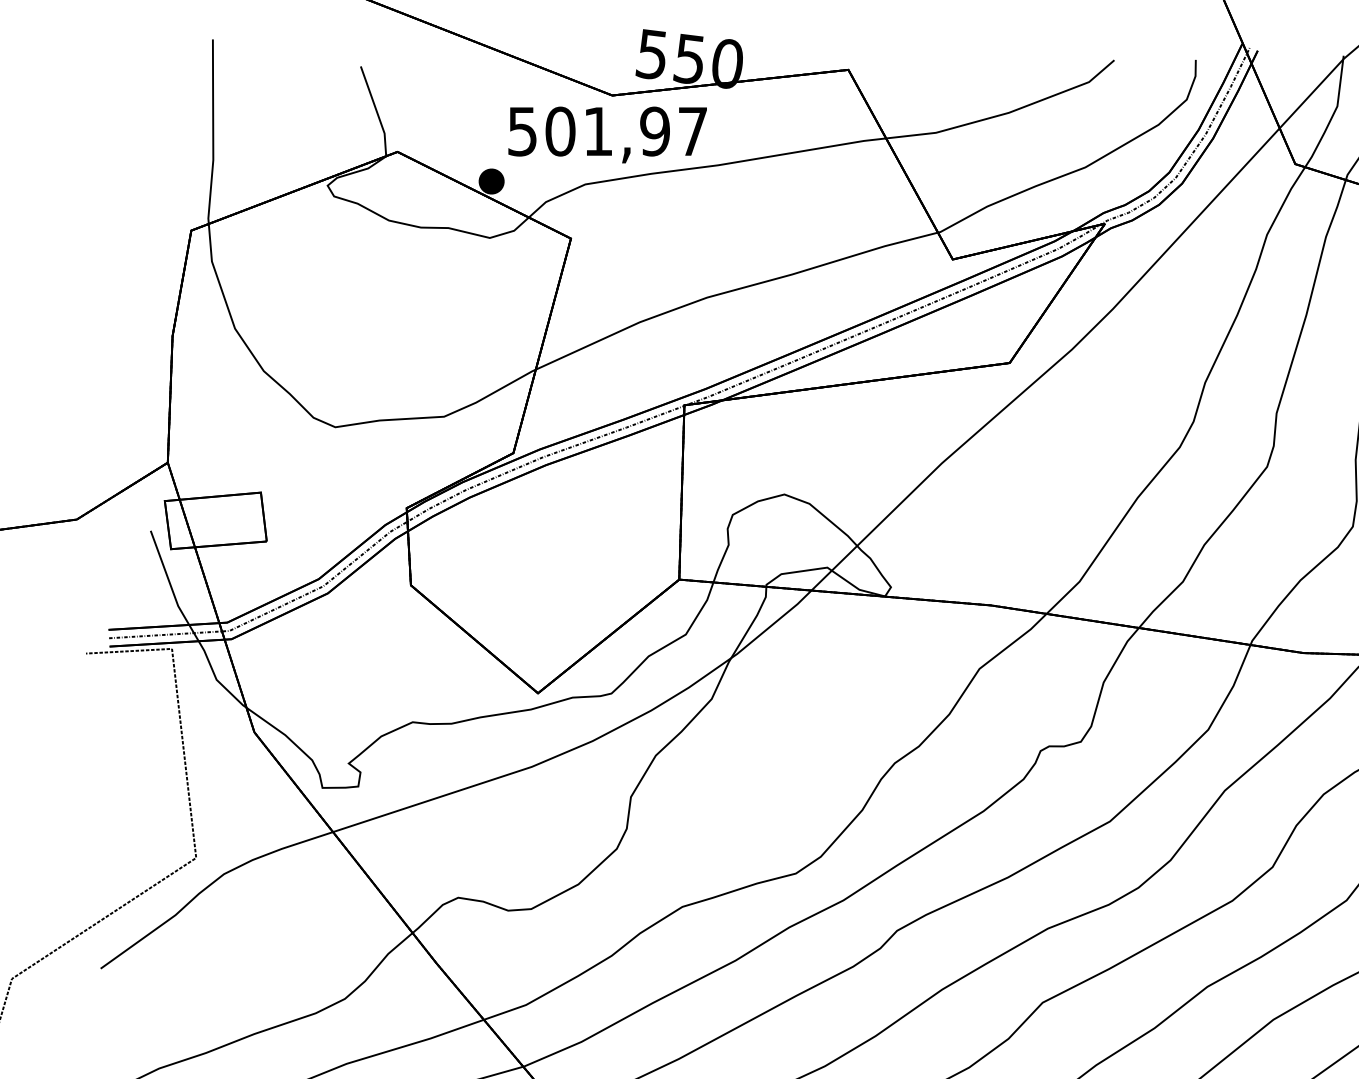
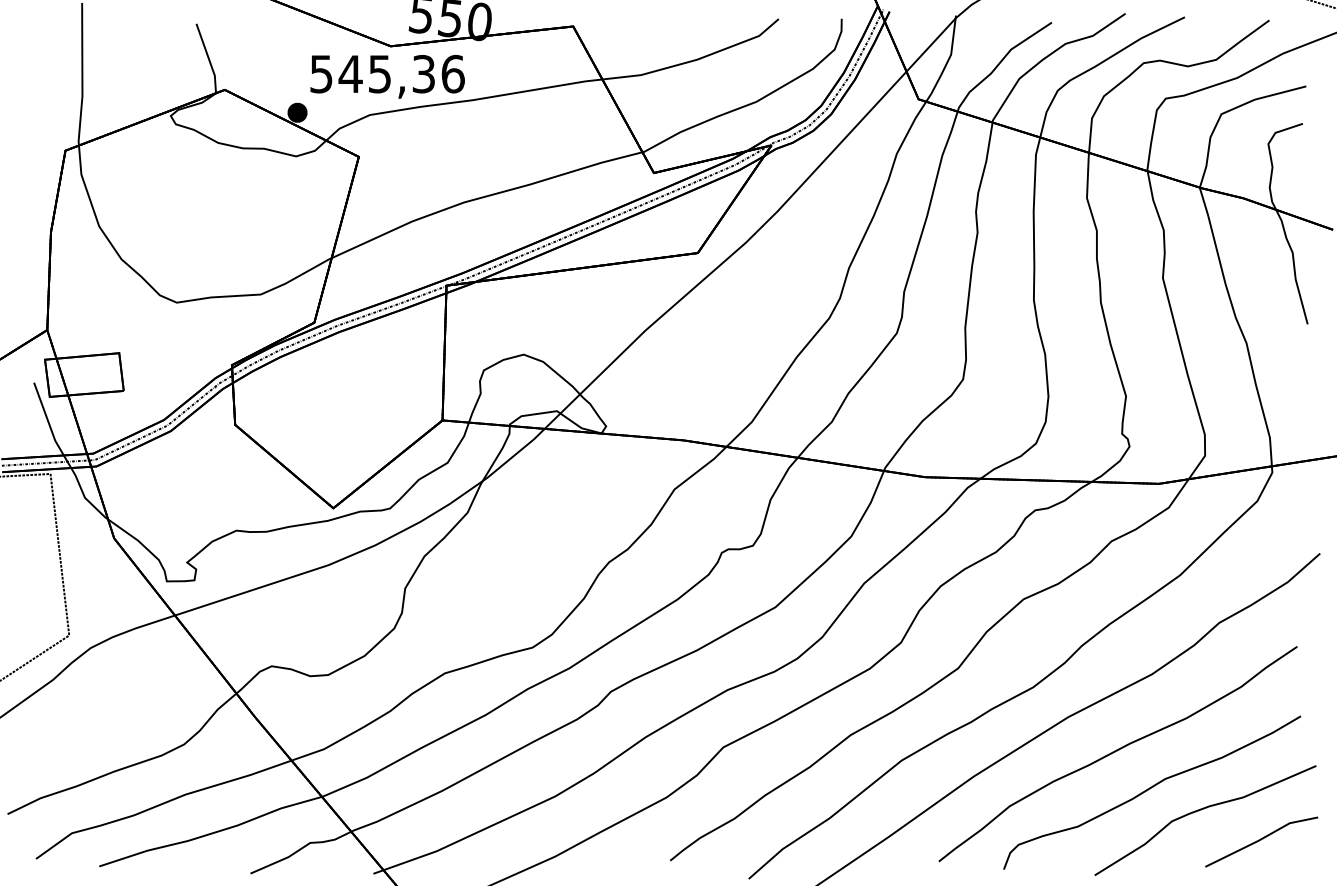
text: (626, 130) -> (401, 73), 501,97 -> 545,36

